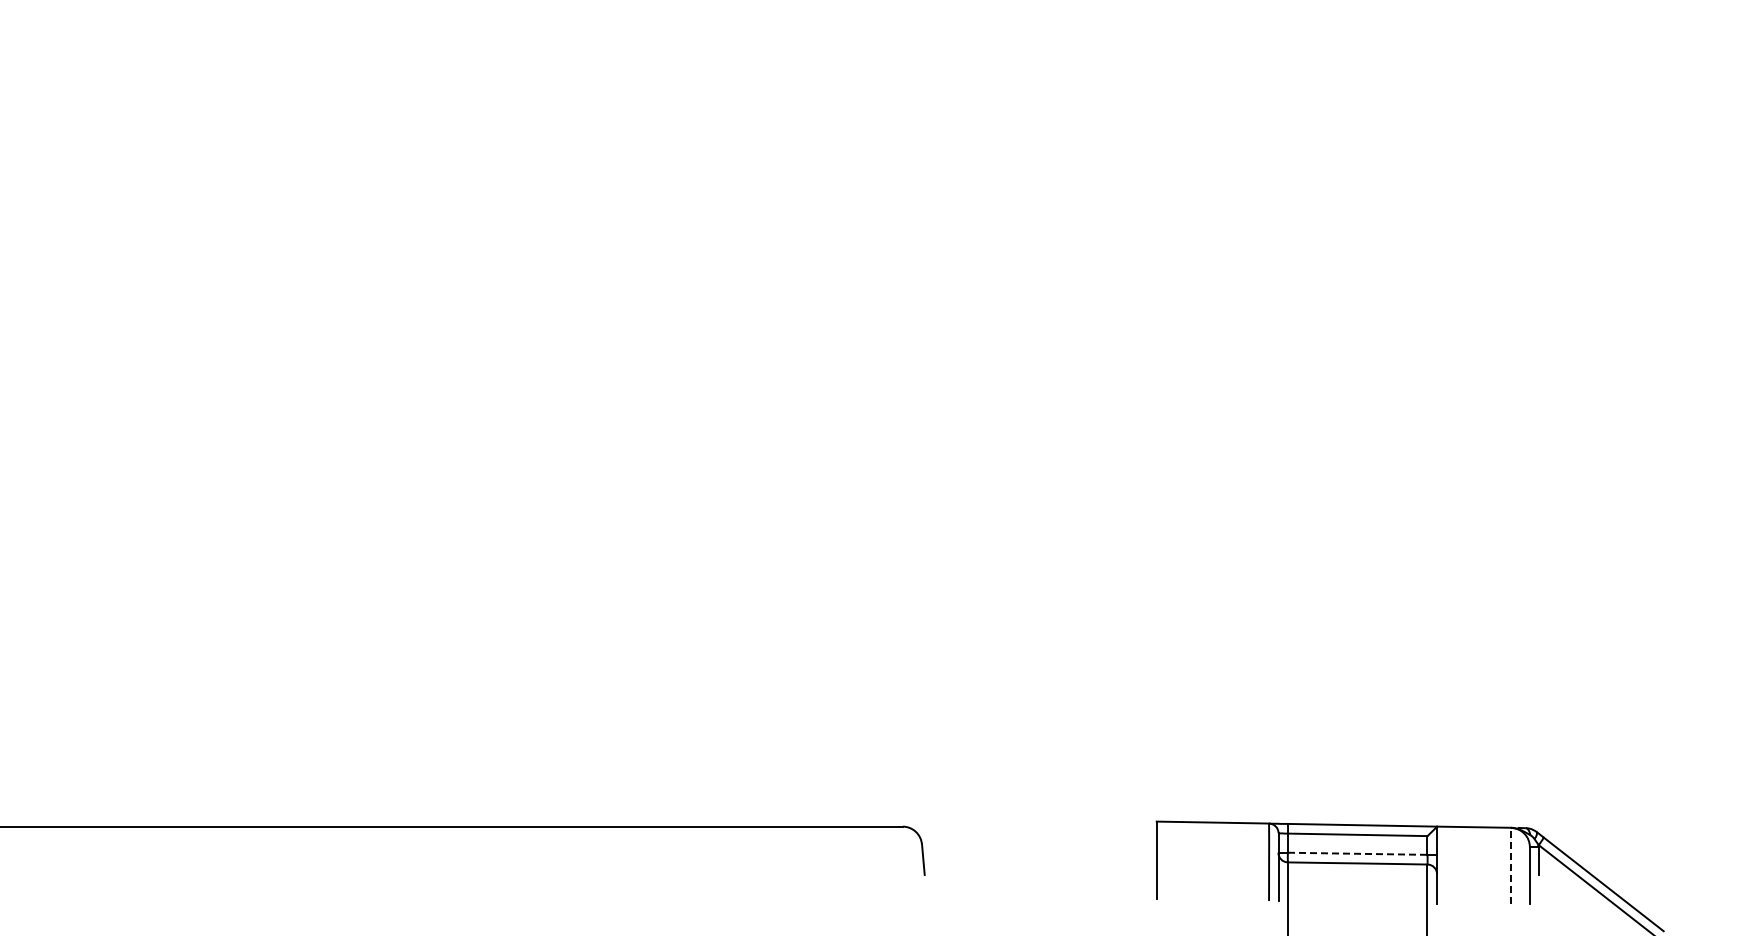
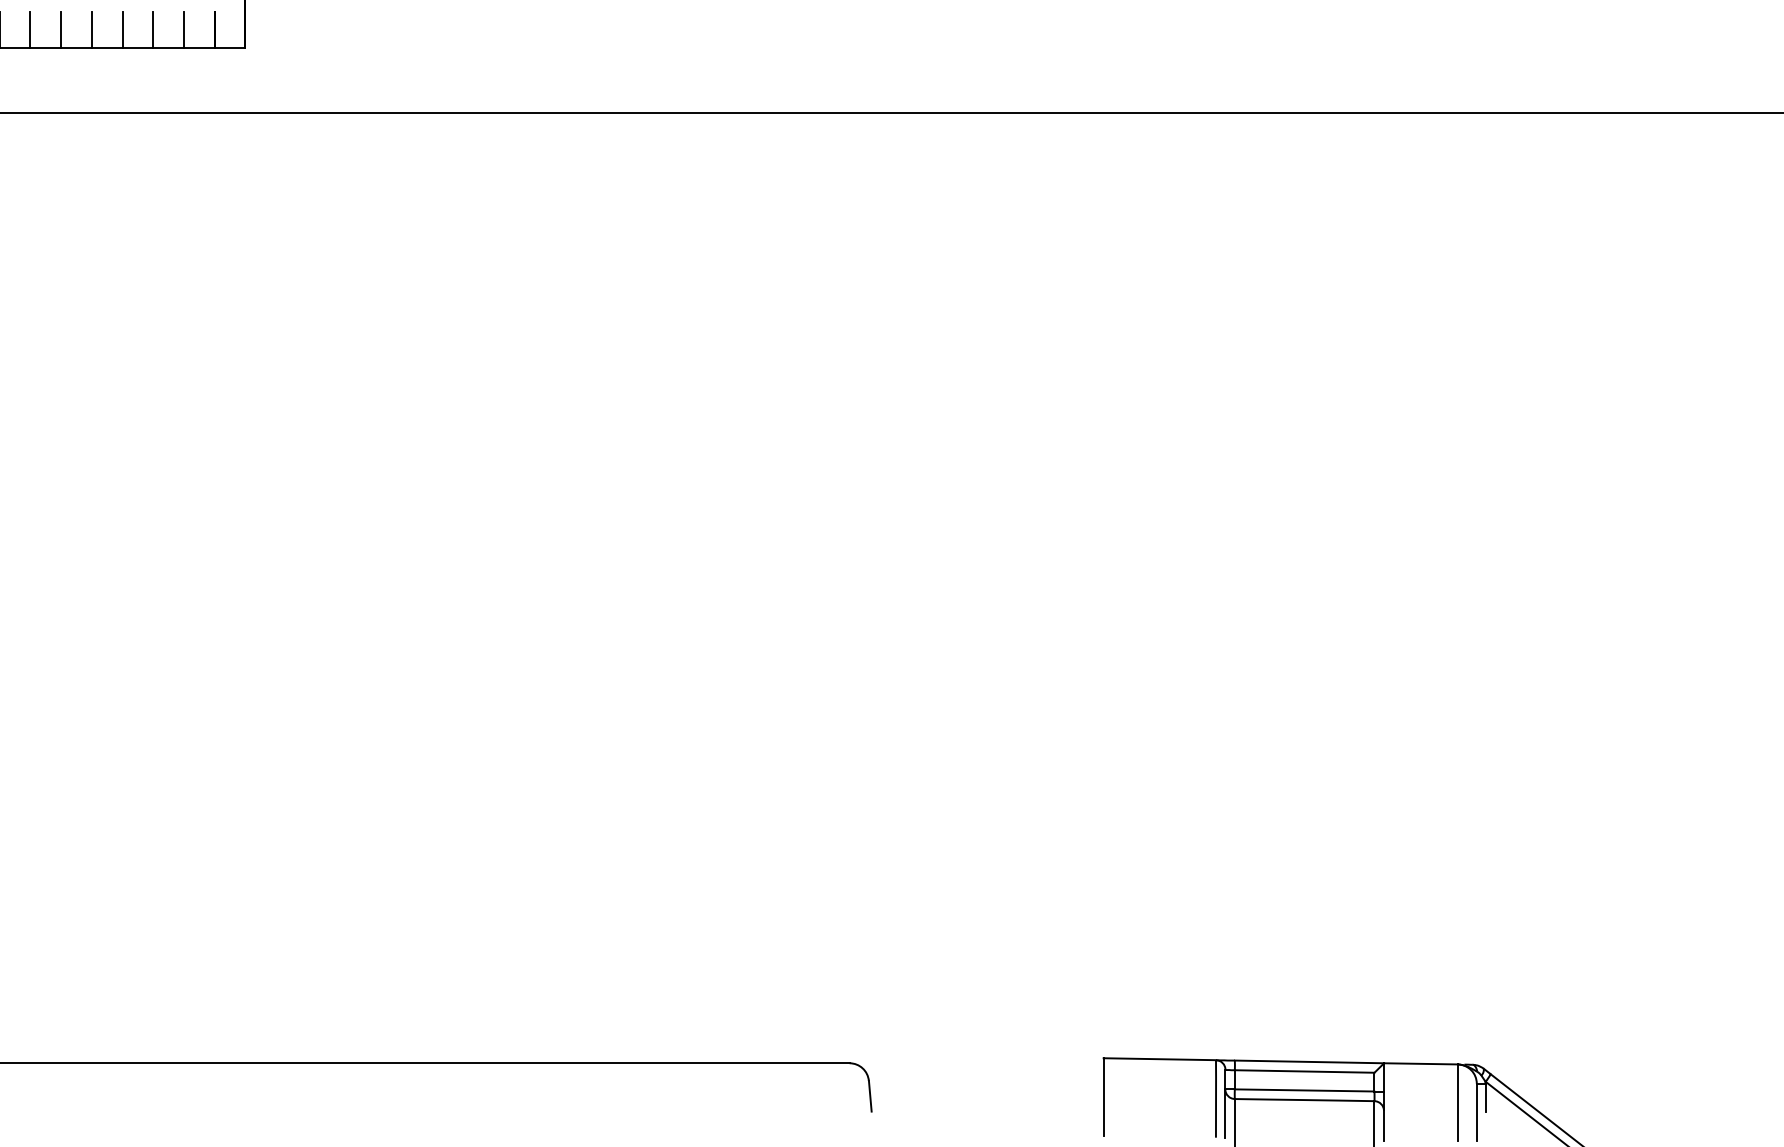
line: (1357, 853) -> (1304, 1090), dashed -> solid
line: (1510, 865) -> (1457, 1102), dashed -> solid

